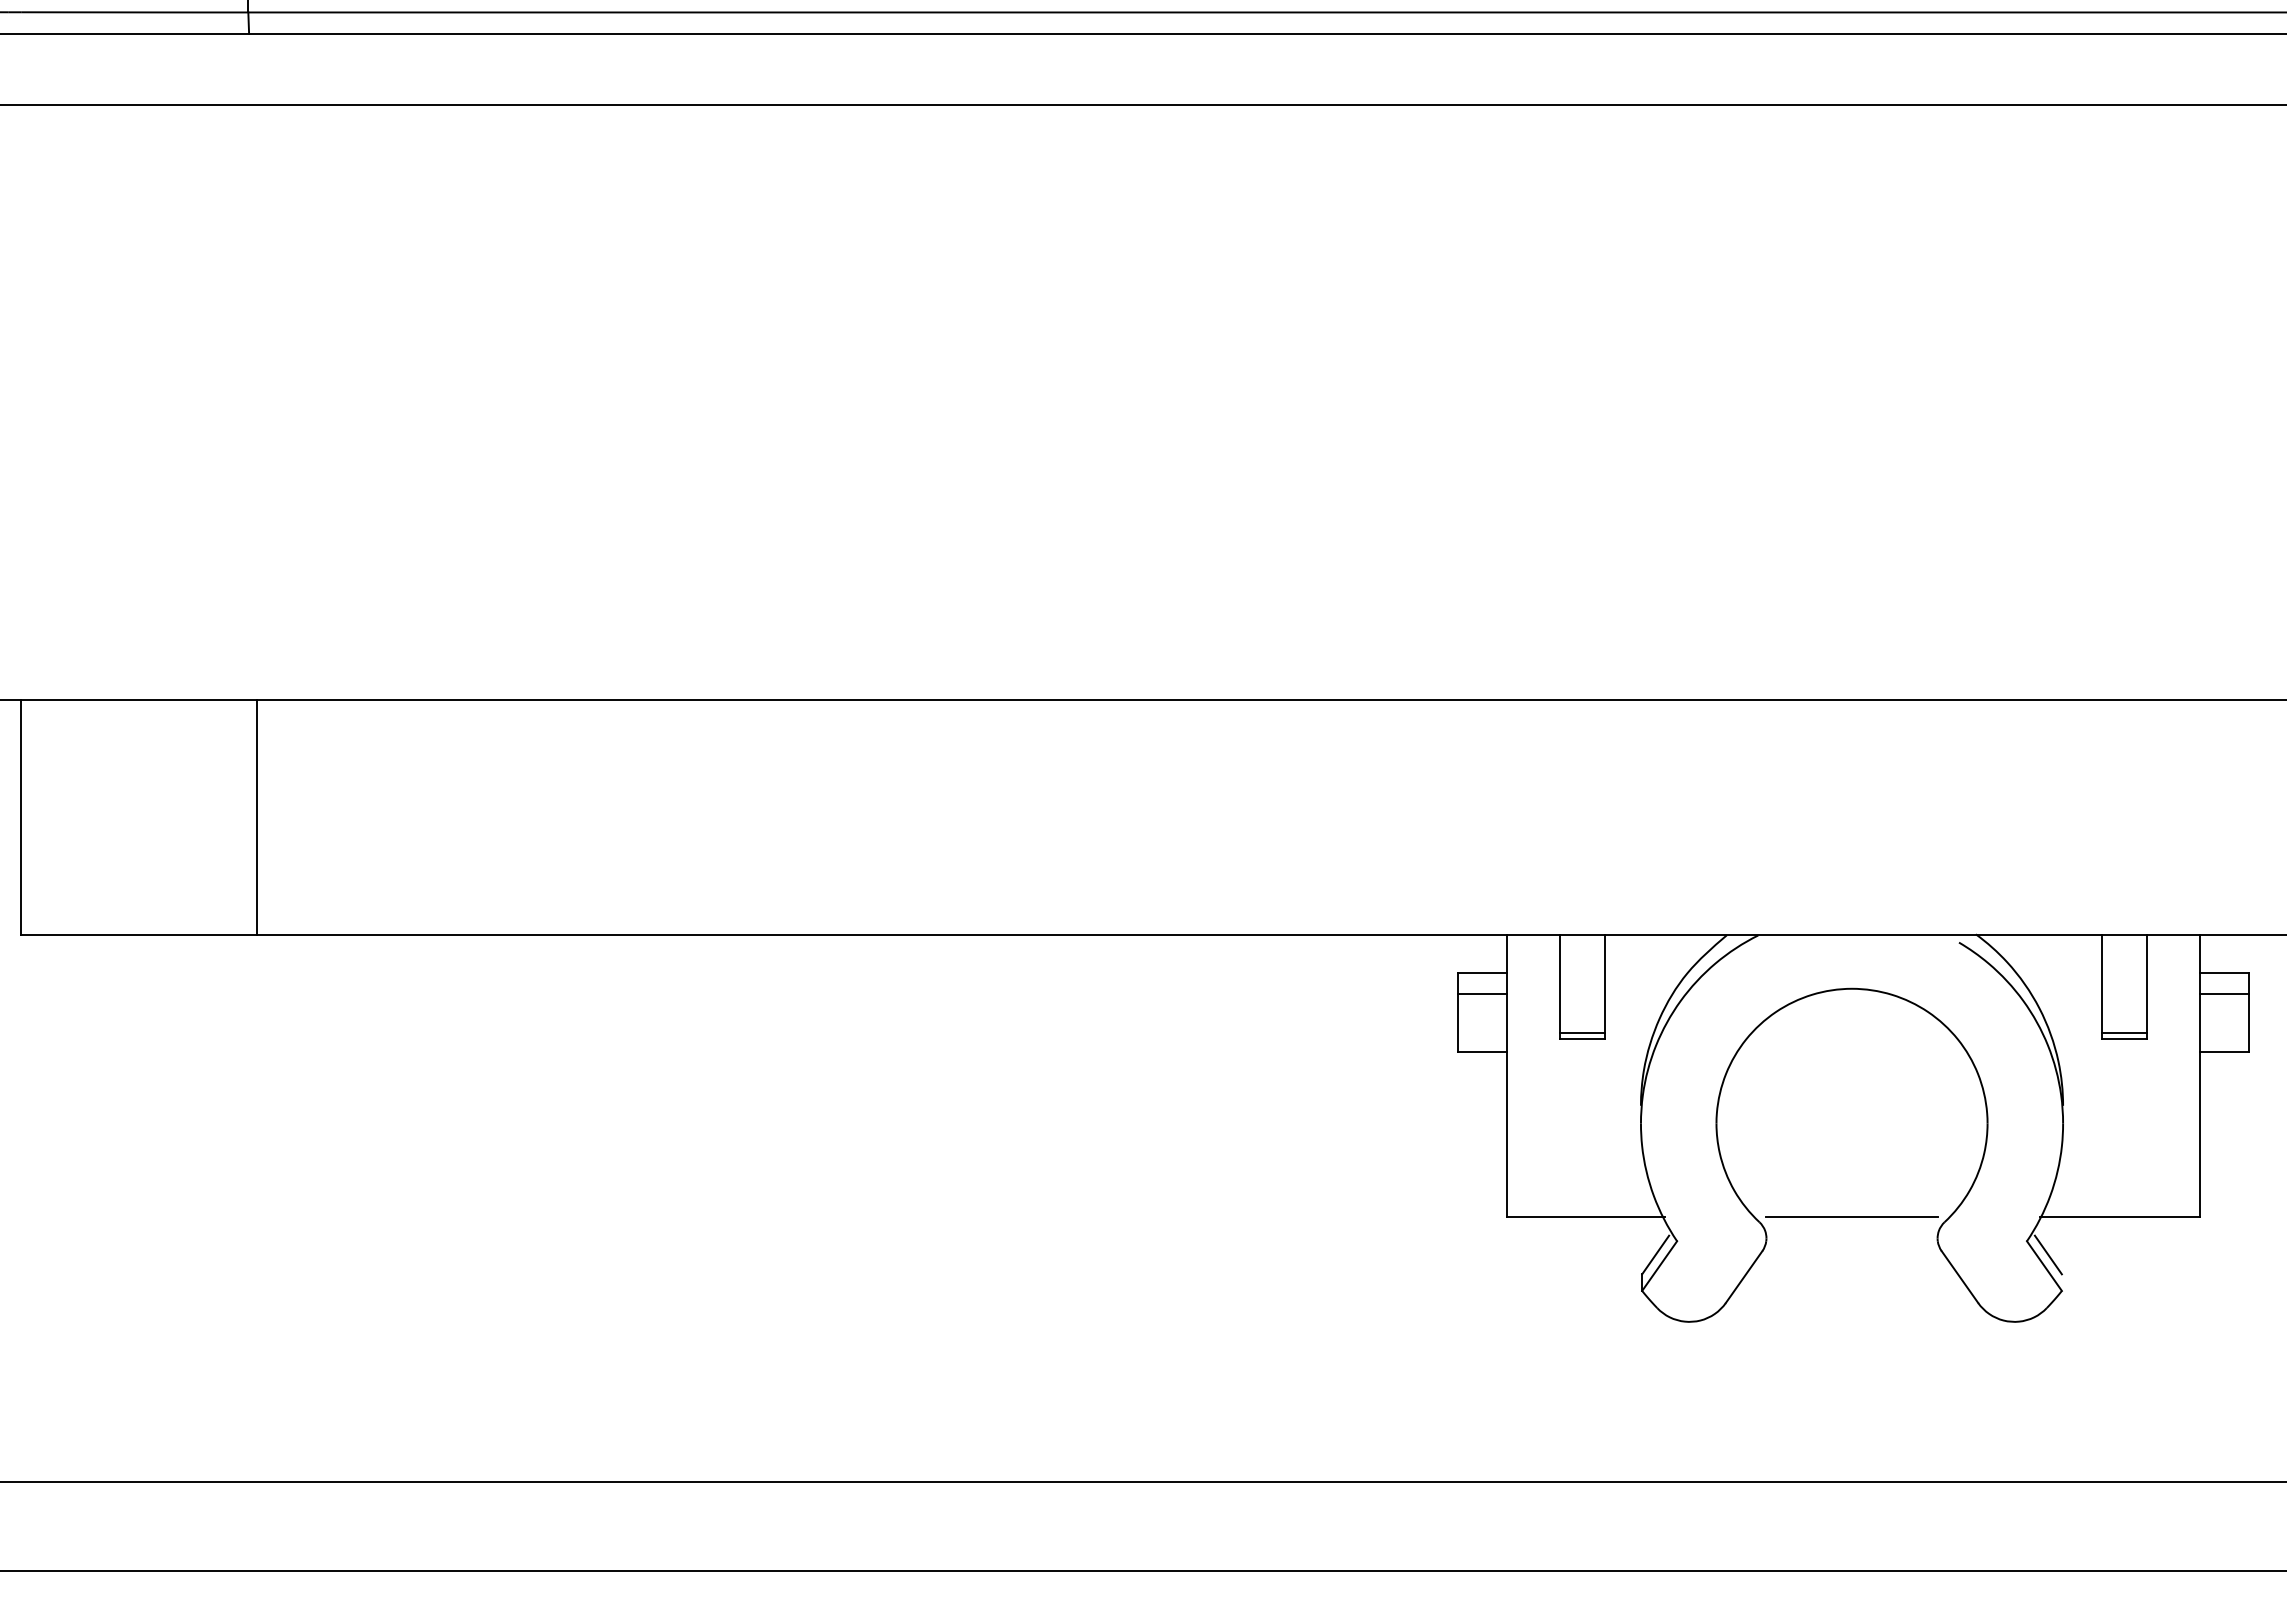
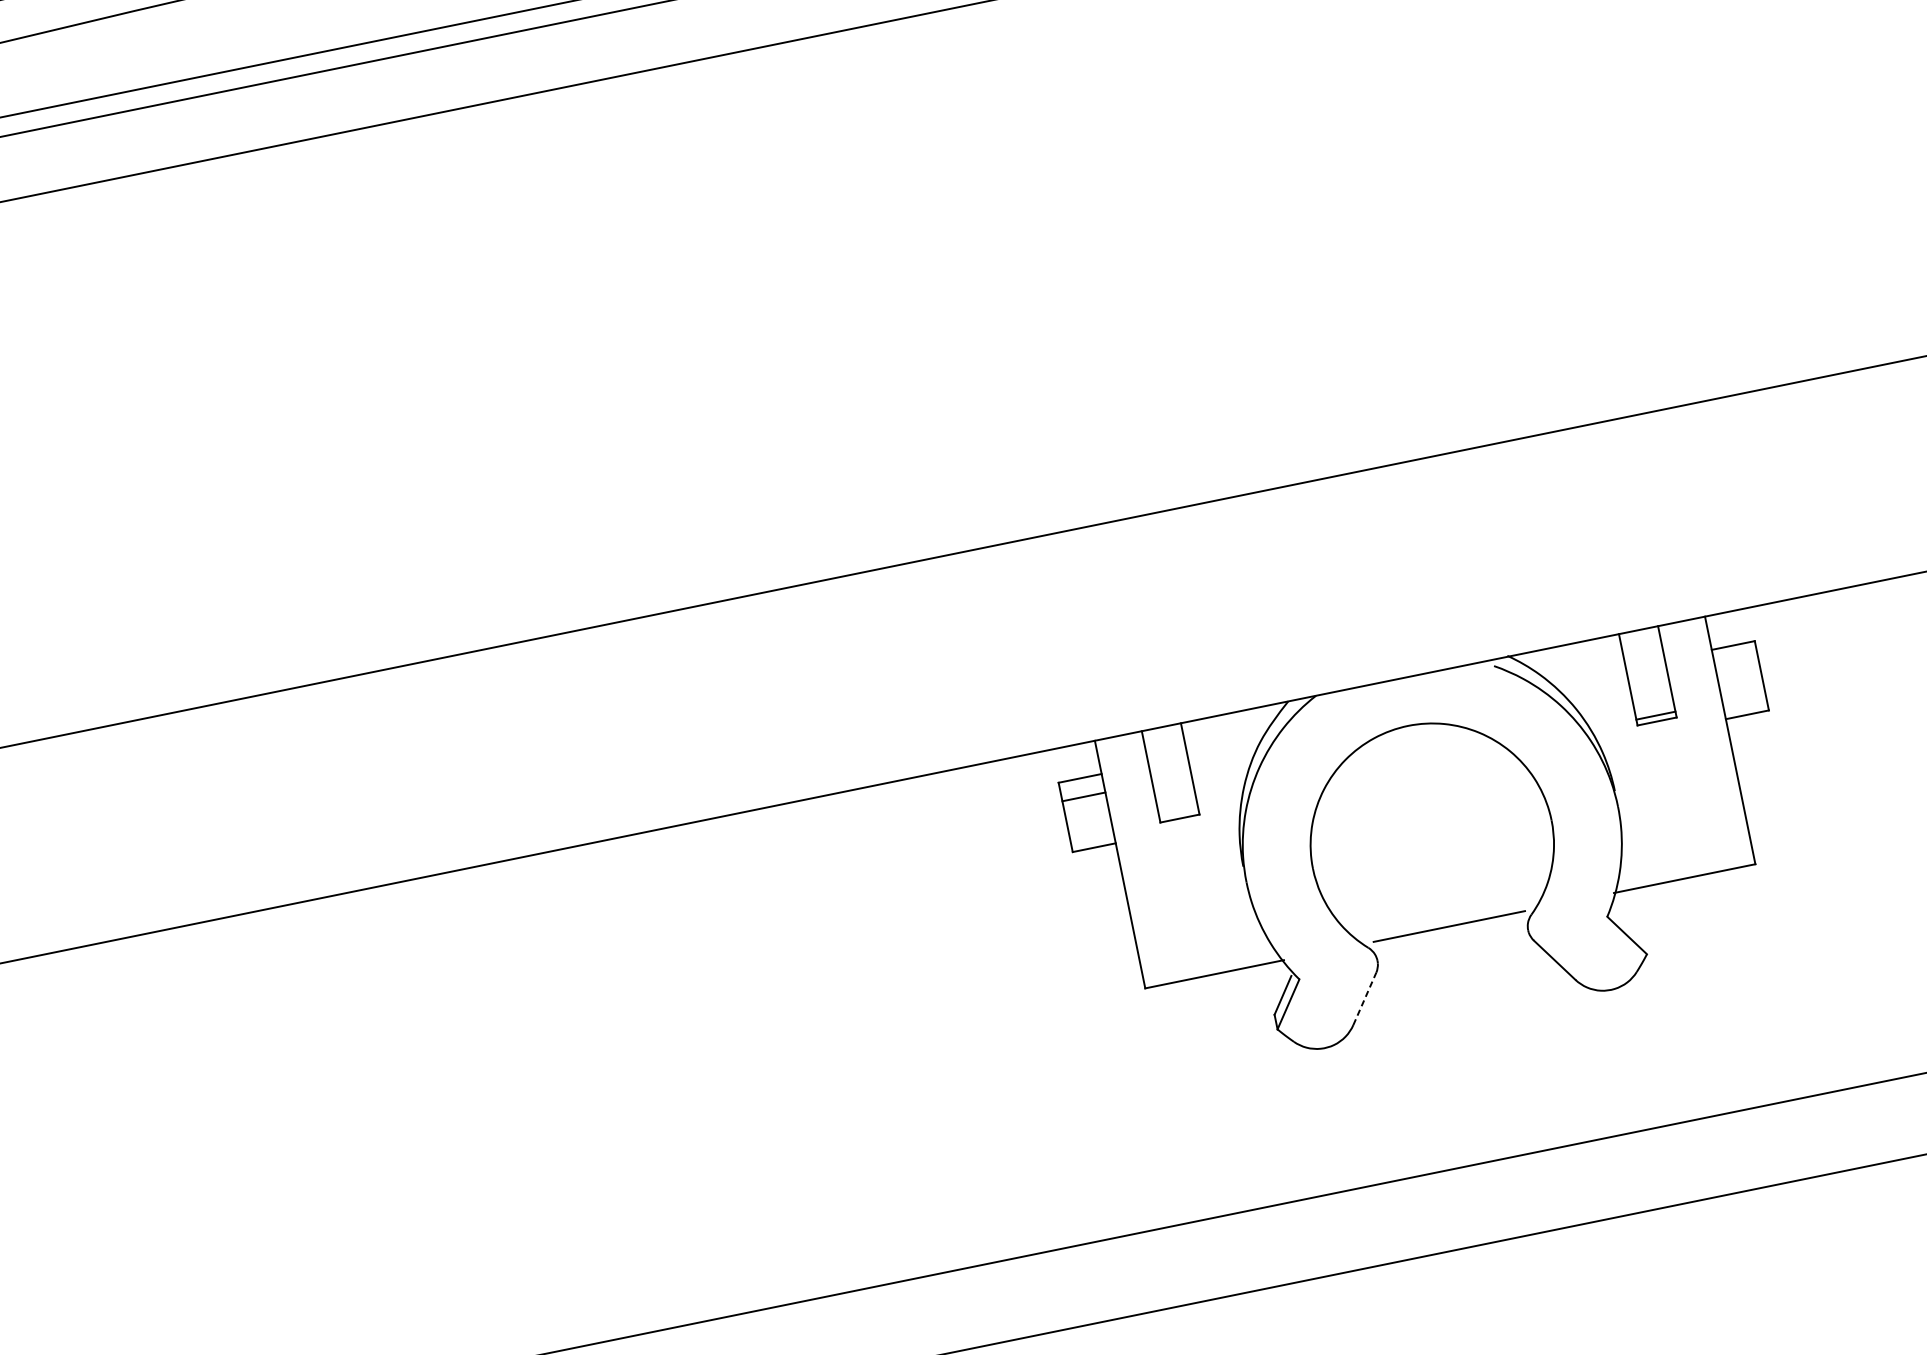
line: (2224, 994) -> (1736, 664), removed
line: (1582, 1032) -> (1178, 812), removed
line: (2047, 1254) -> (1627, 924), removed
line: (1744, 1277) -> (1365, 999), solid -> dashed

